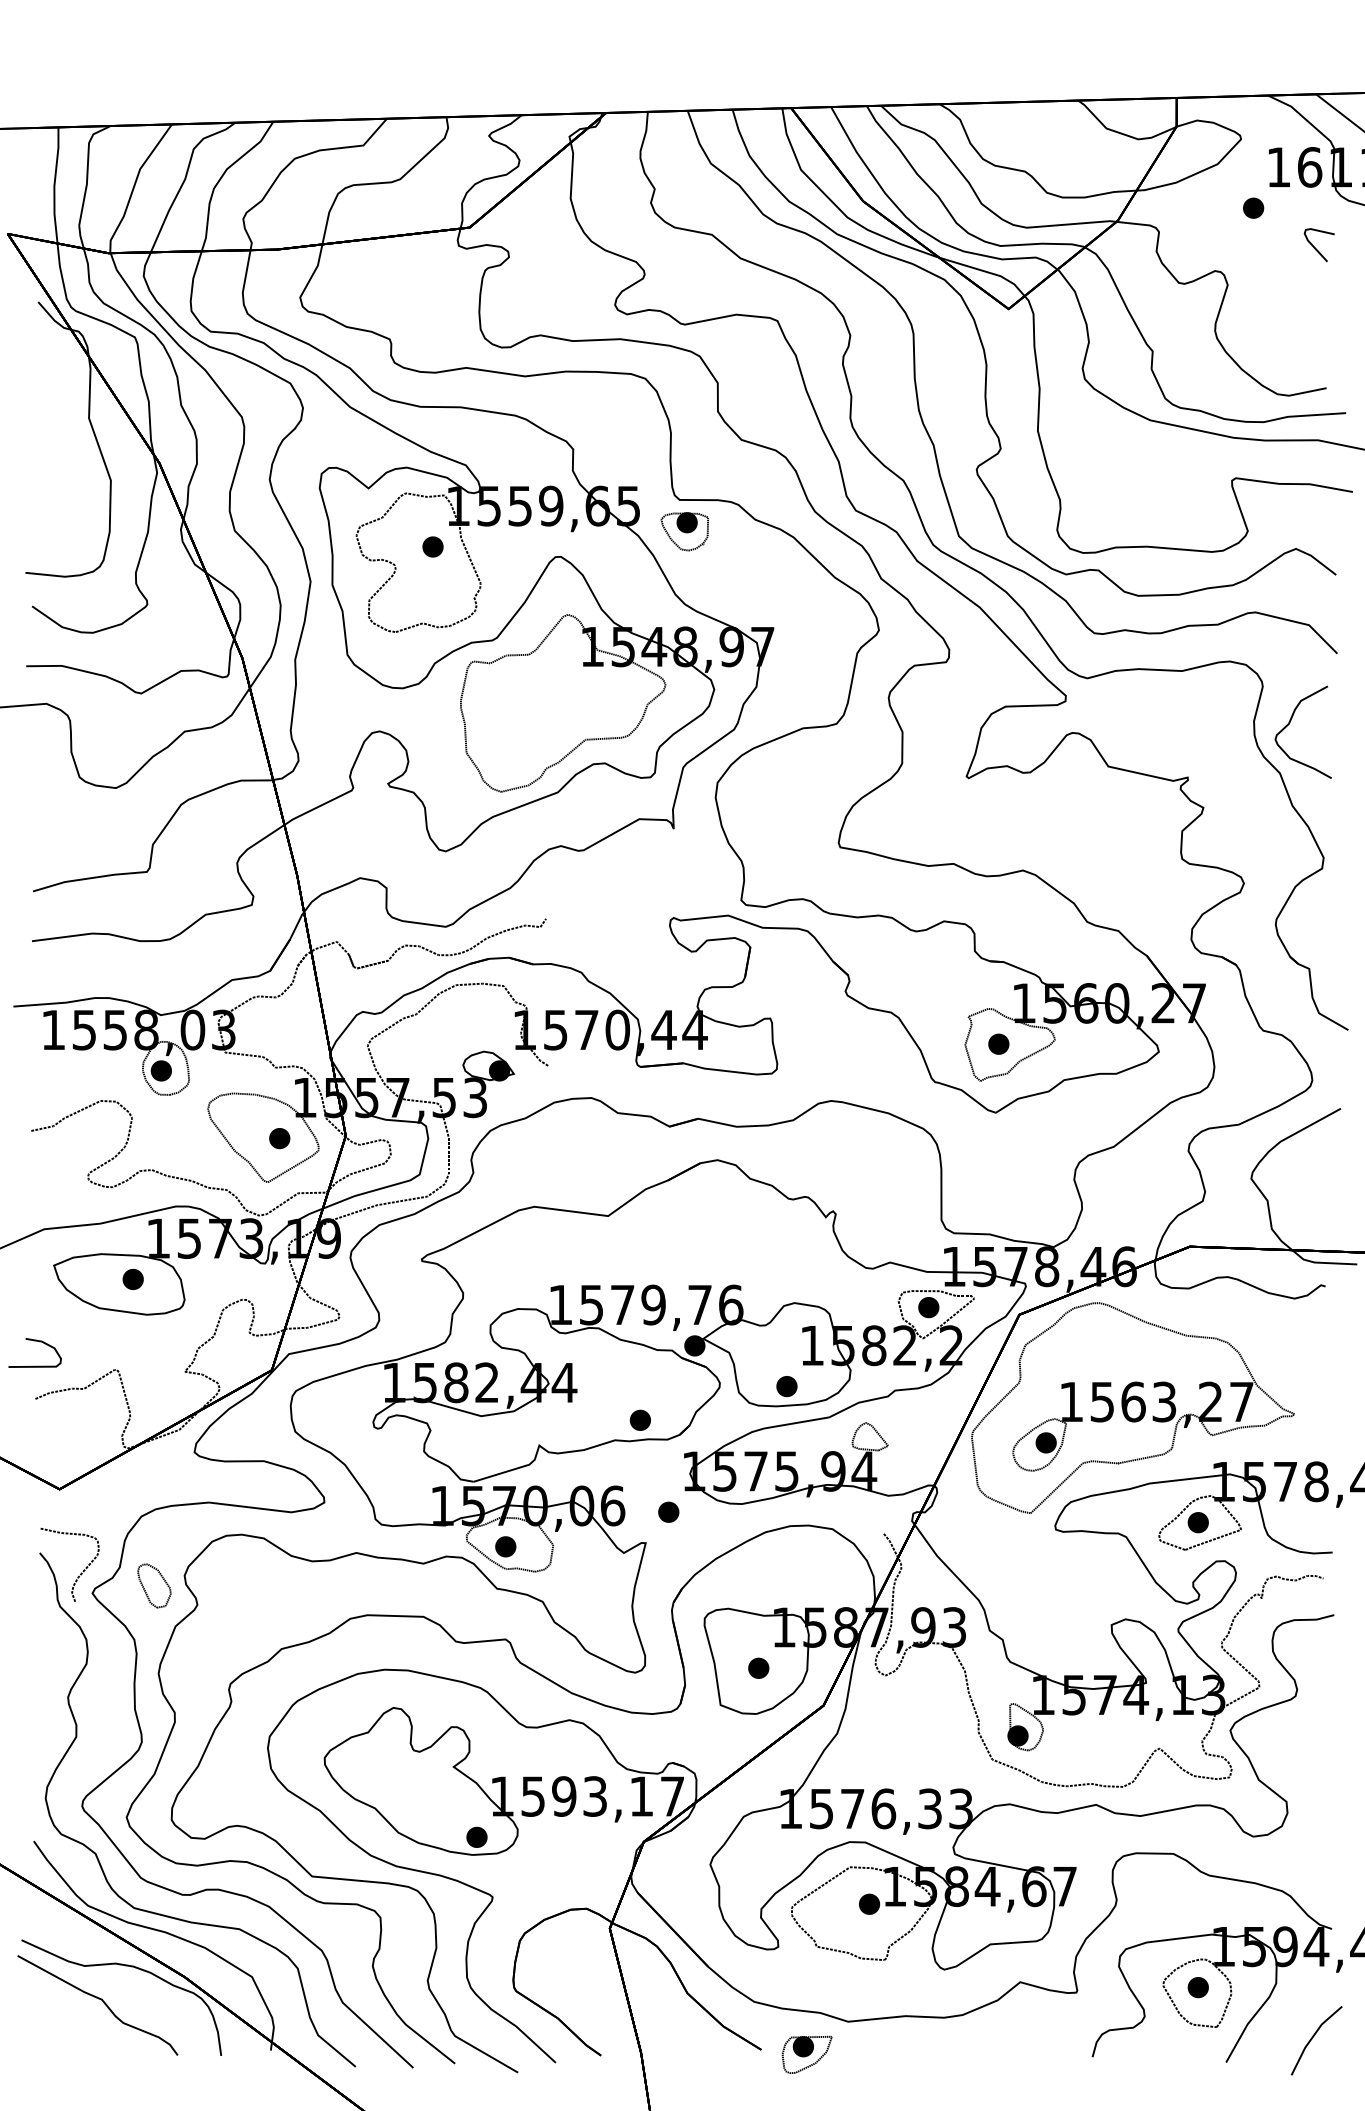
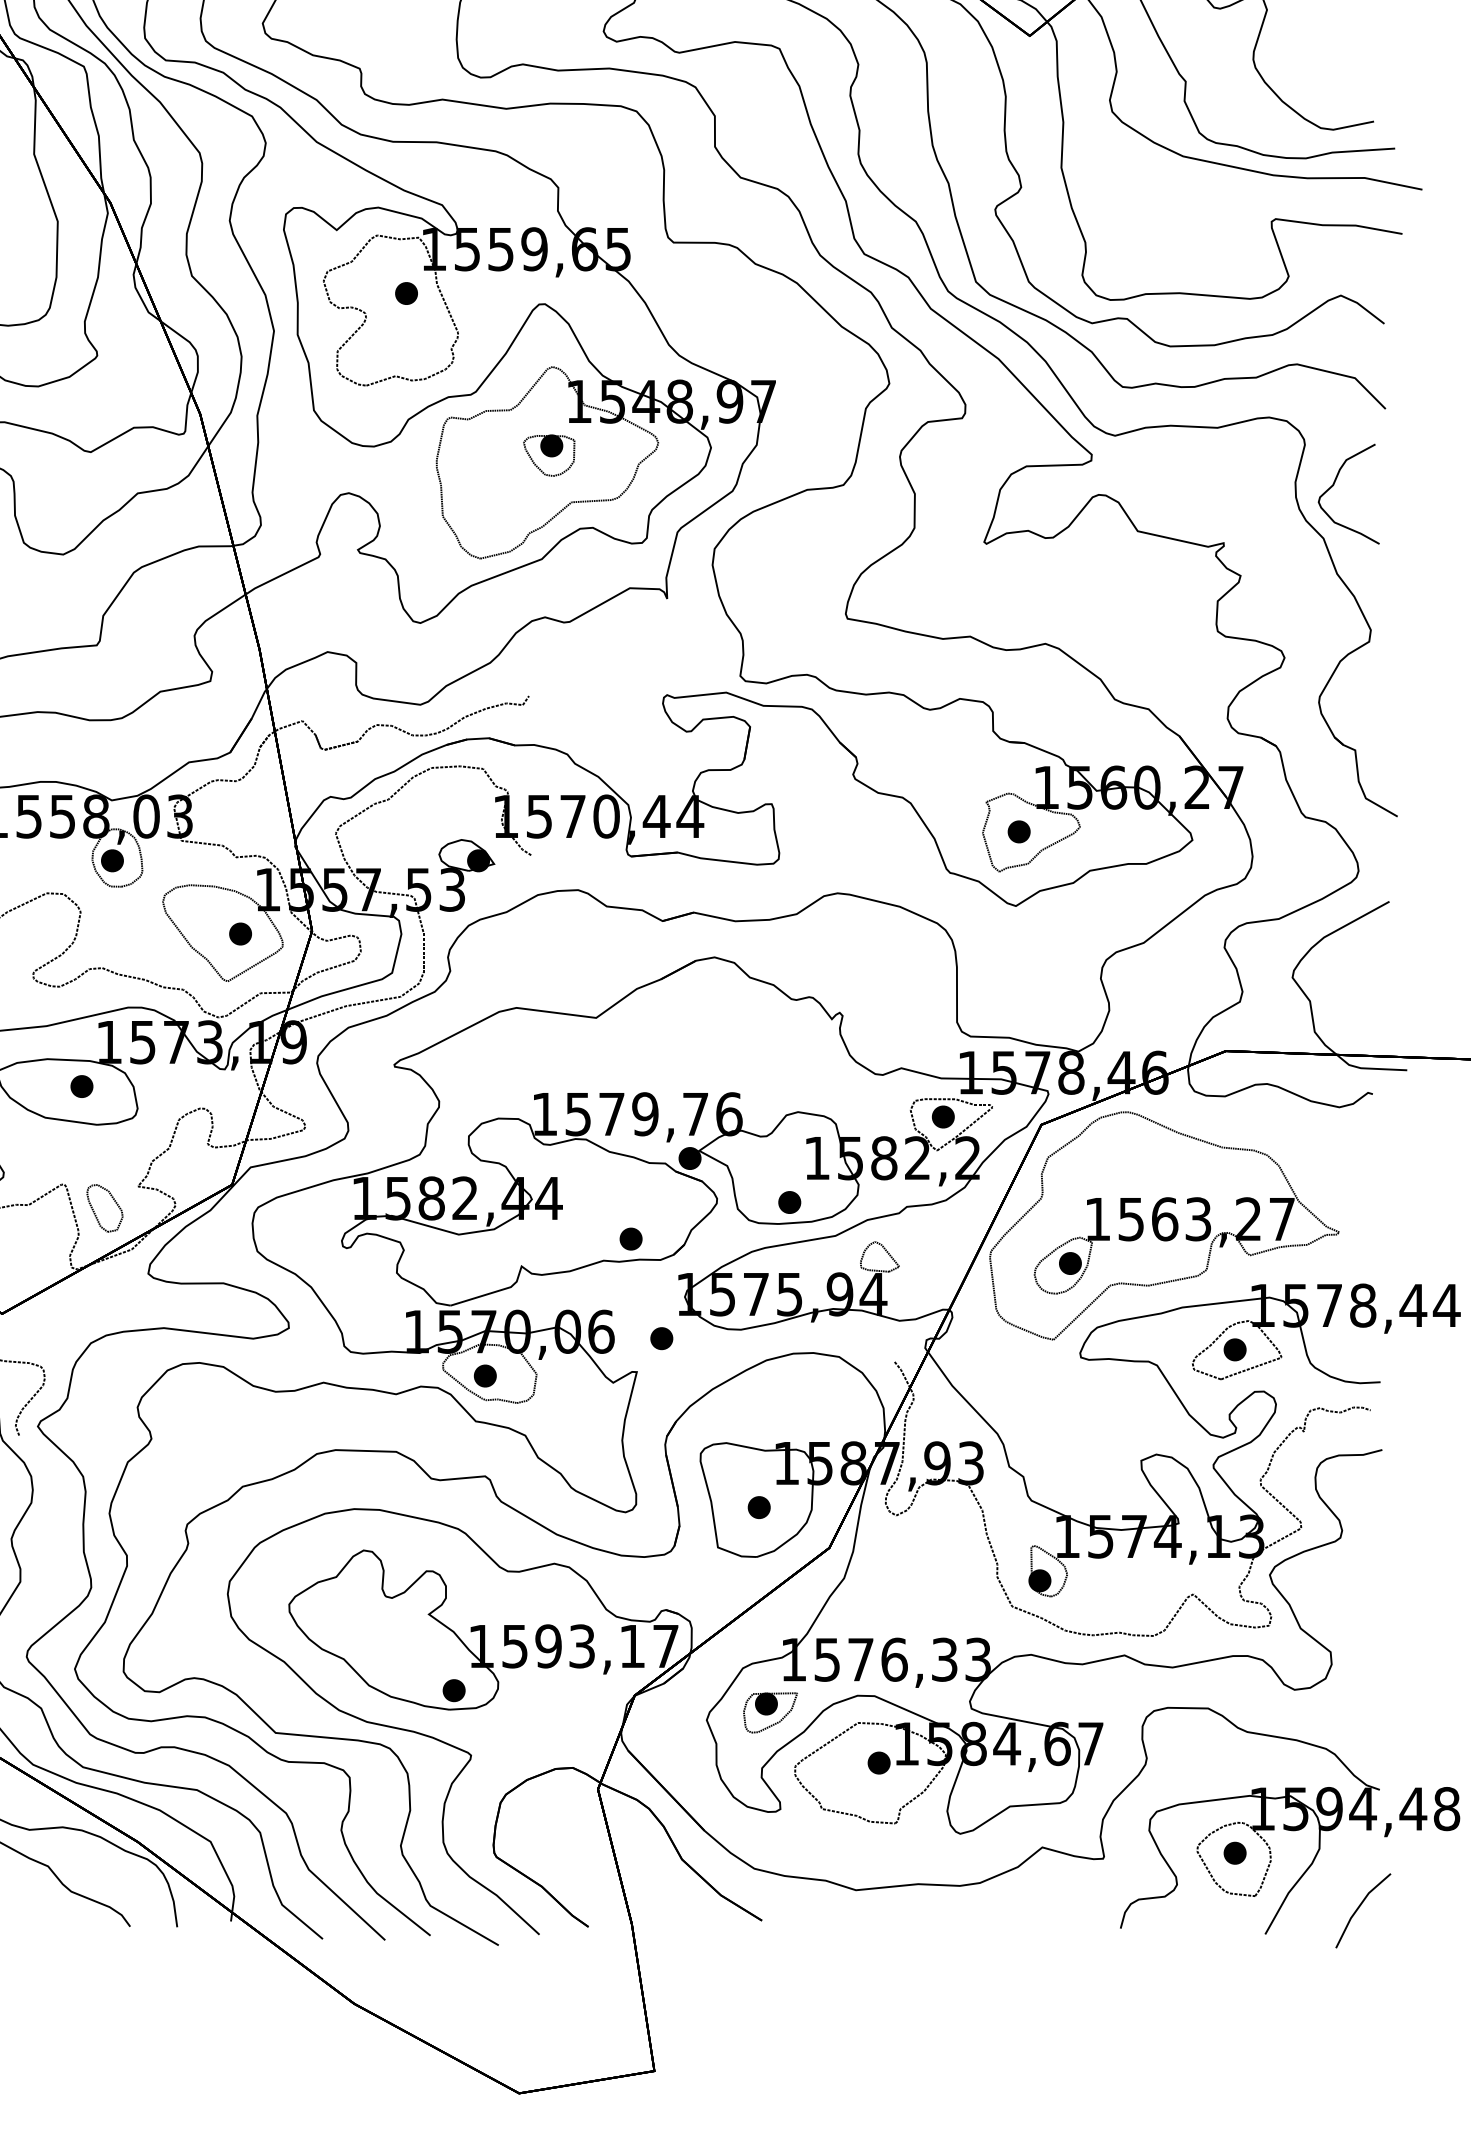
part: (684, 531) -> (548, 455), moved
part: (154, 1585) -> (105, 1207), moved
part: (806, 2054) -> (769, 1712), moved

